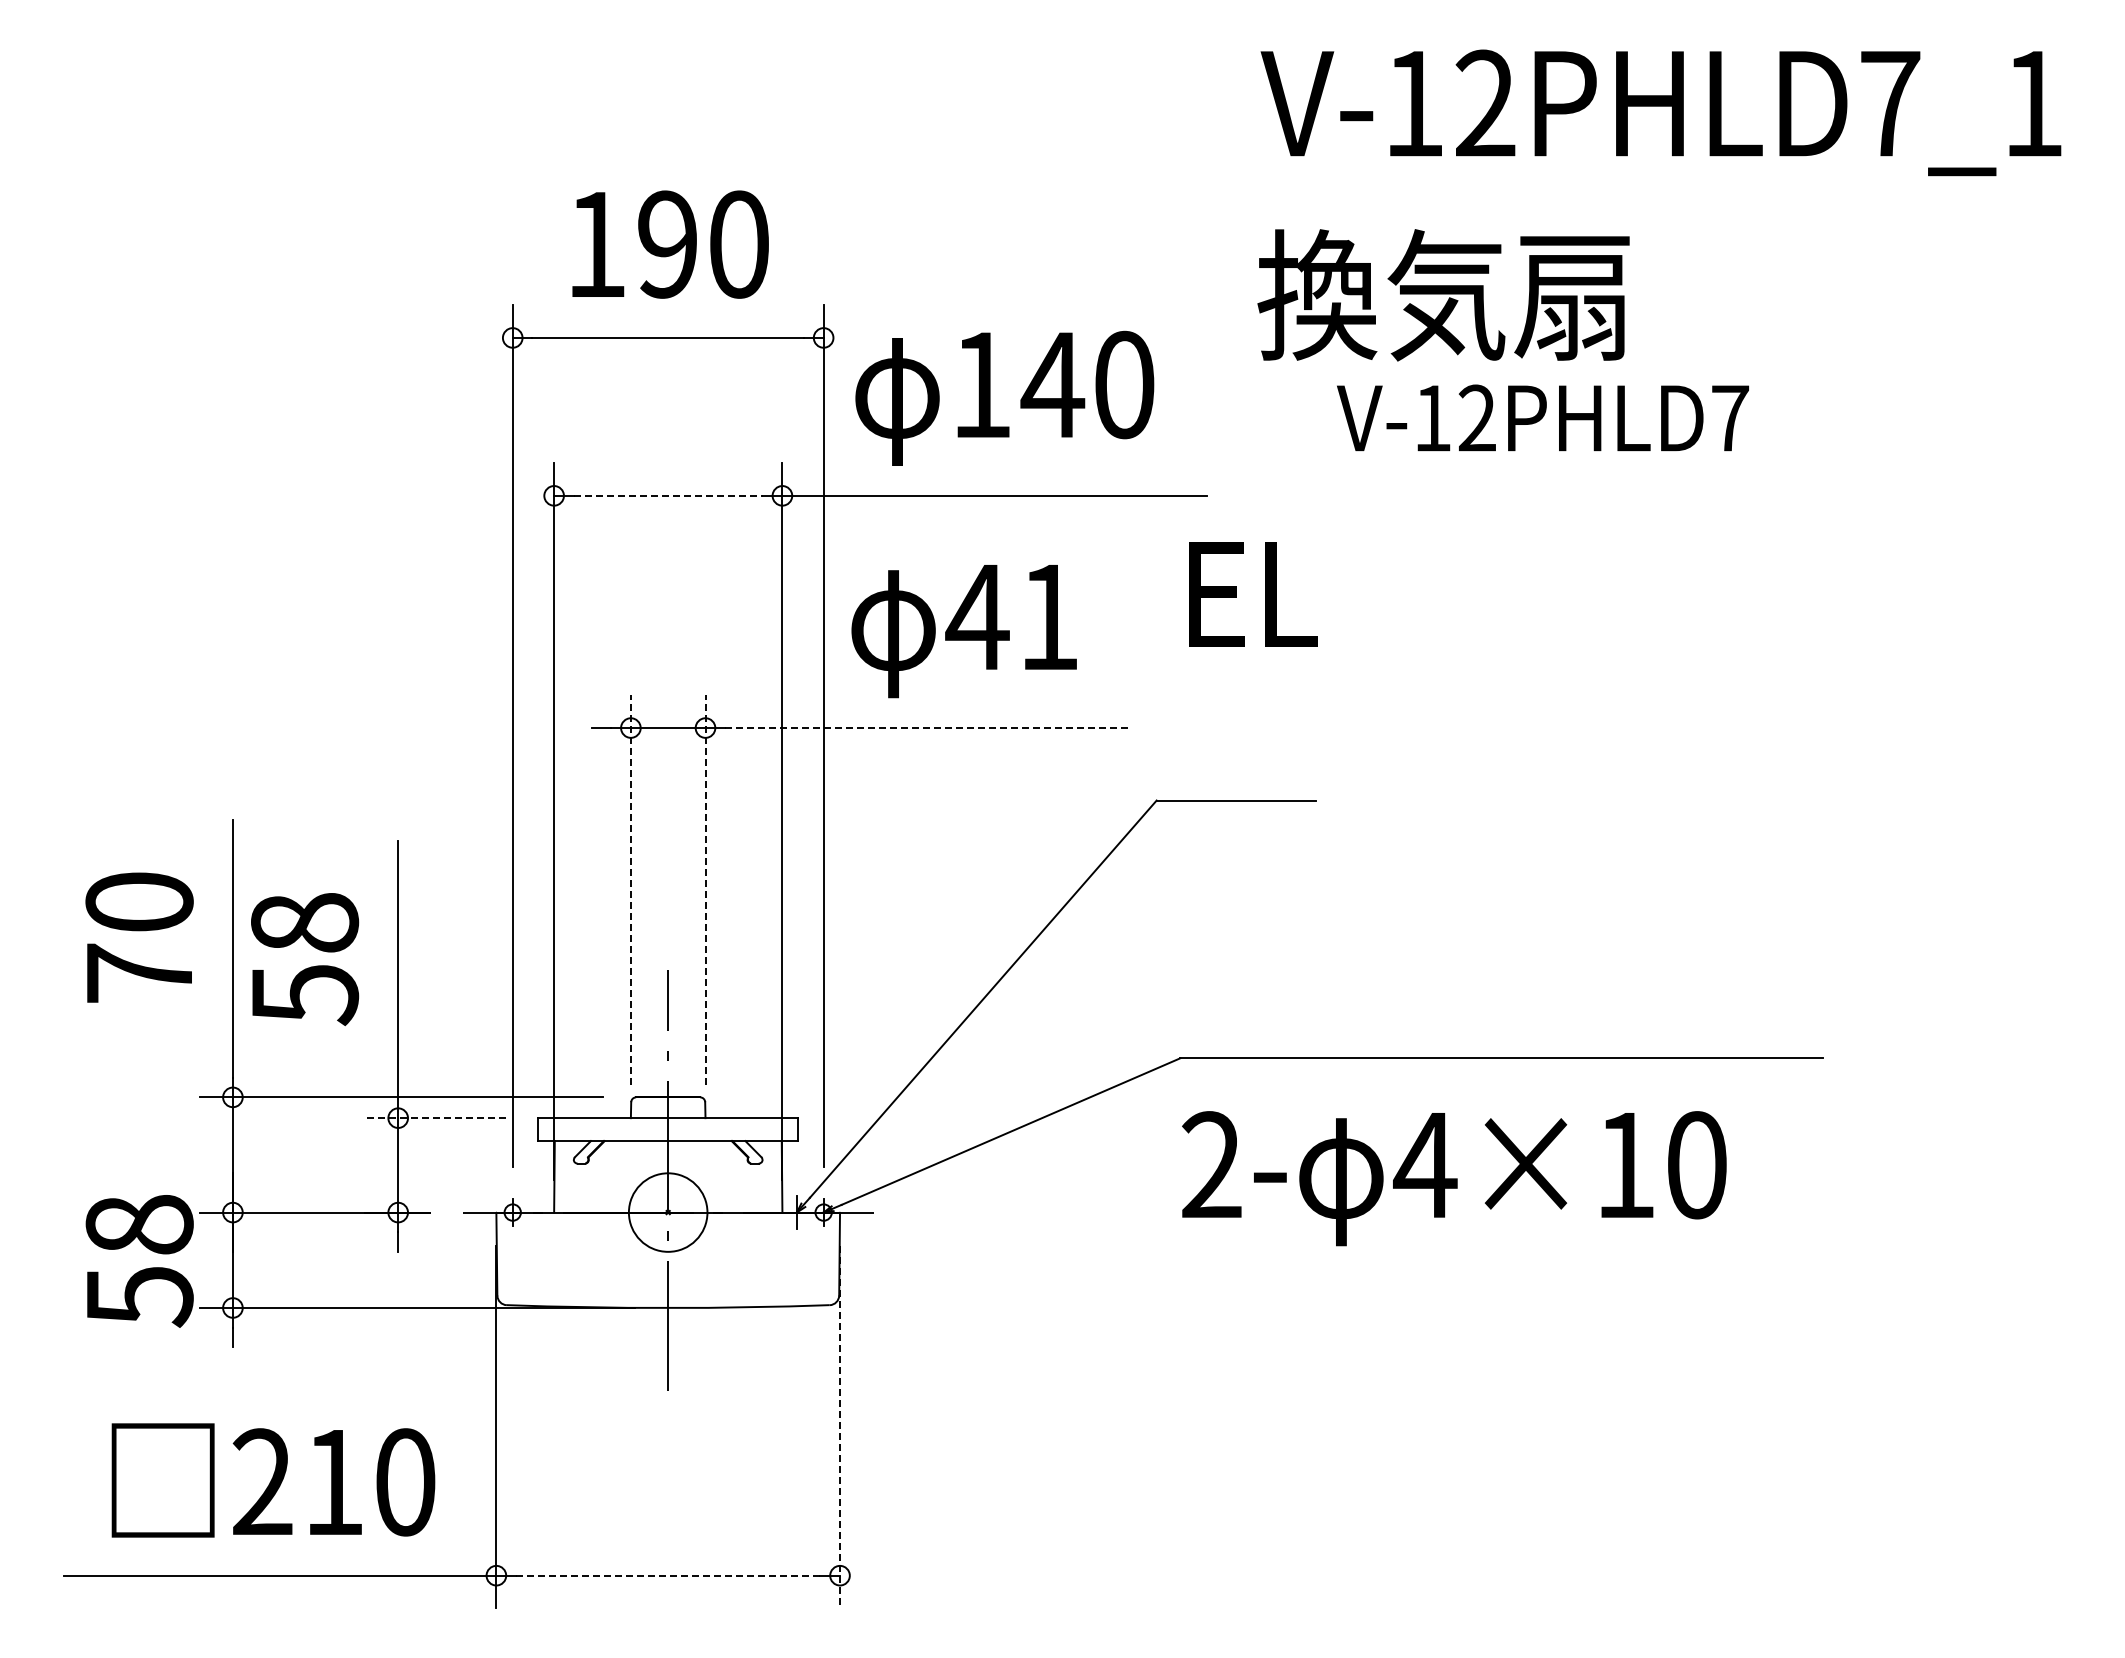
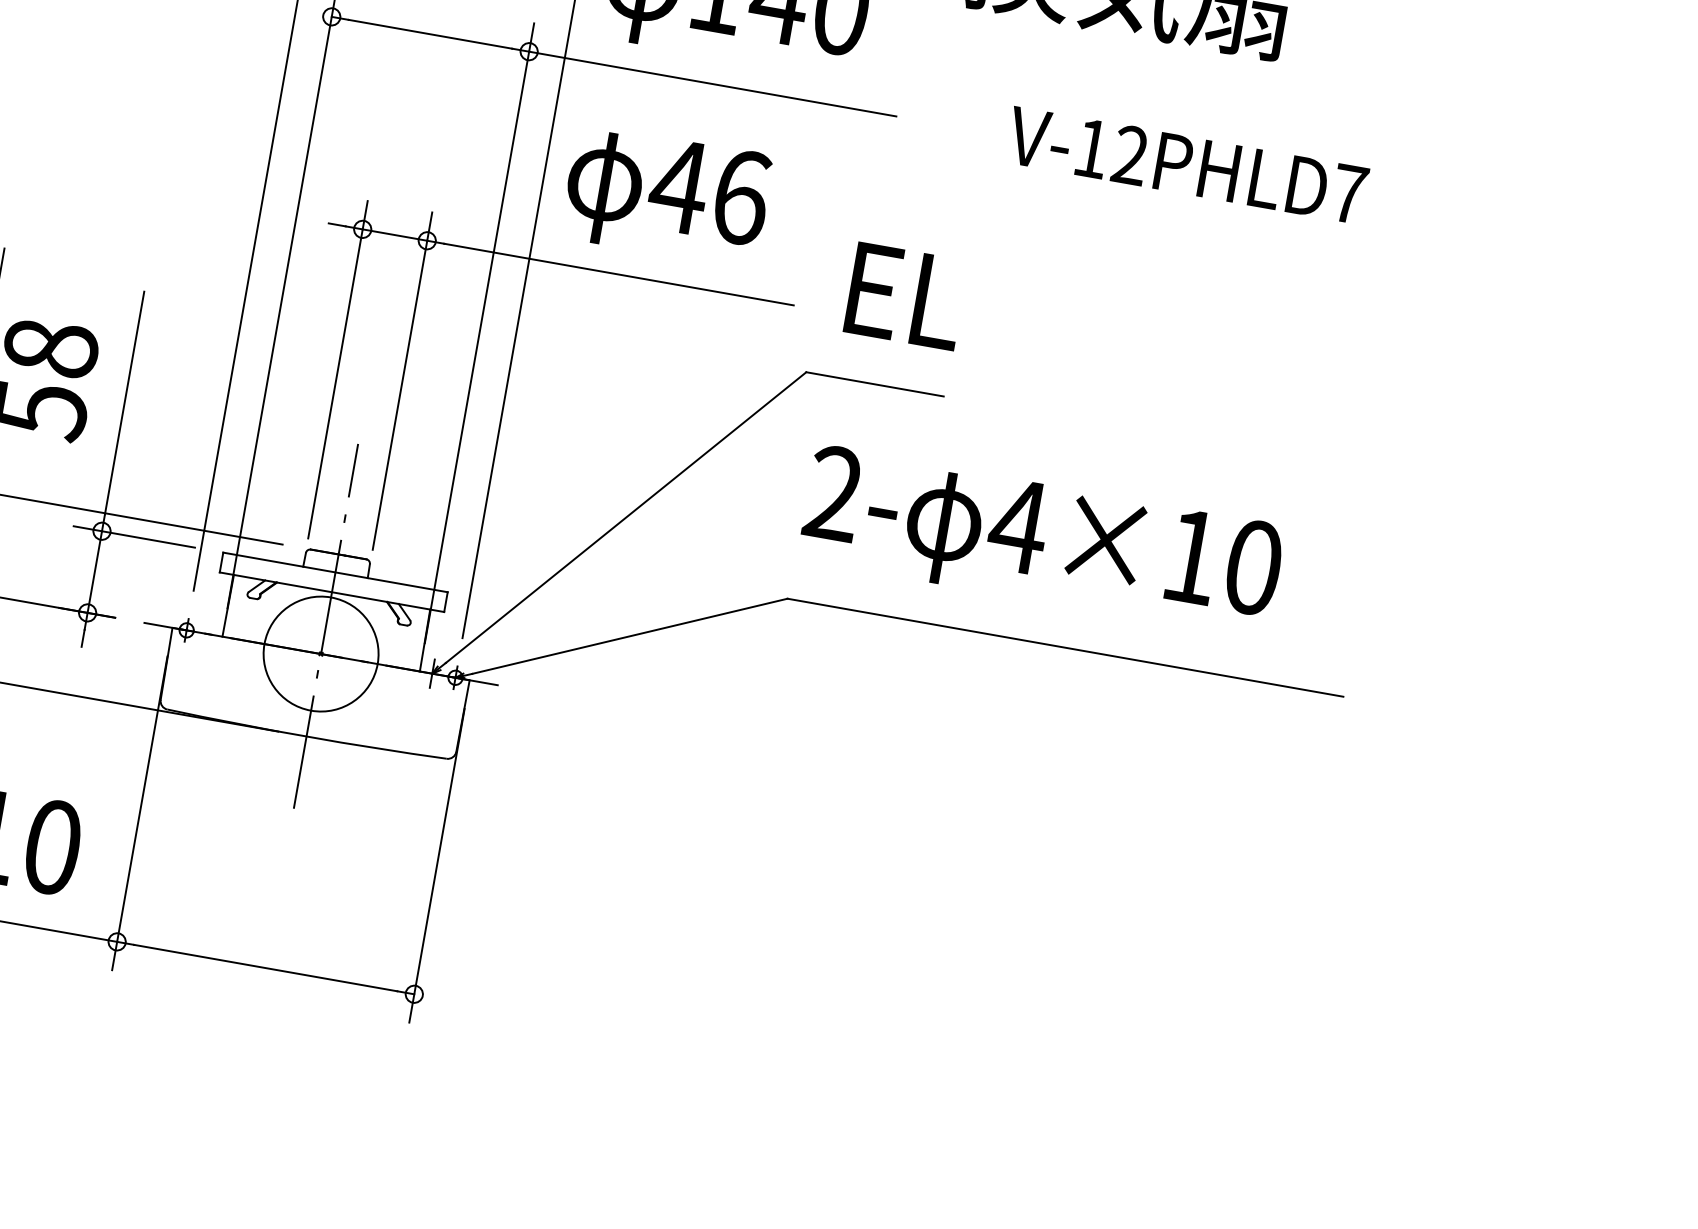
text: (1542, 417) -> (1186, 164), moved
line: (668, 495) -> (430, 34), dashed -> solid
text: (1253, 594) -> (906, 296), moved
text: (1050, 617) -> (742, 197), 41 -> 46
line: (927, 728) -> (619, 275), dashed -> solid
line: (630, 889) -> (337, 368), dashed -> solid
line: (705, 889) -> (402, 380), dashed -> solid
line: (435, 1118) -> (134, 537), dashed -> solid
text: (1454, 1178) -> (1041, 542), moved
circle: (667, 1212) -> (320, 653), size x1.67
line: (840, 1427) -> (437, 866), dashed -> solid
line: (667, 1575) -> (265, 967), dashed -> solid

